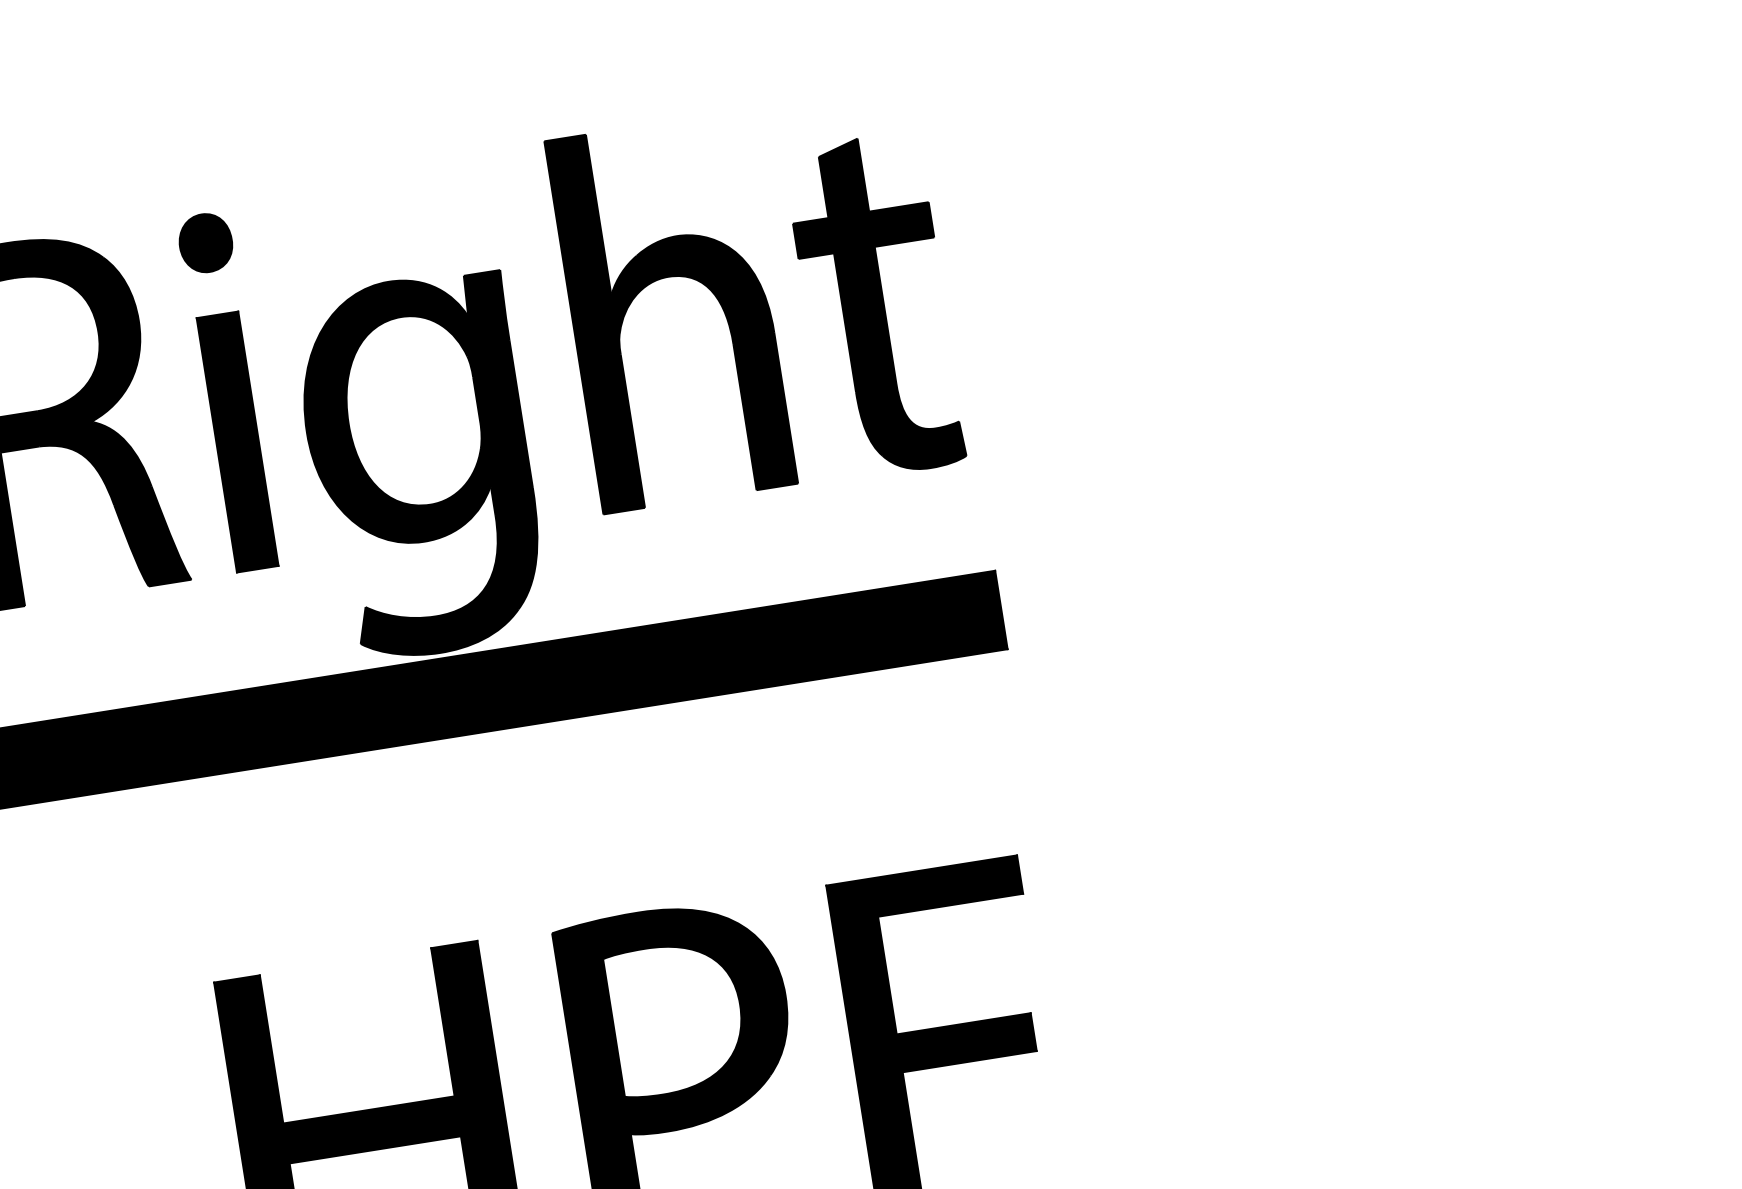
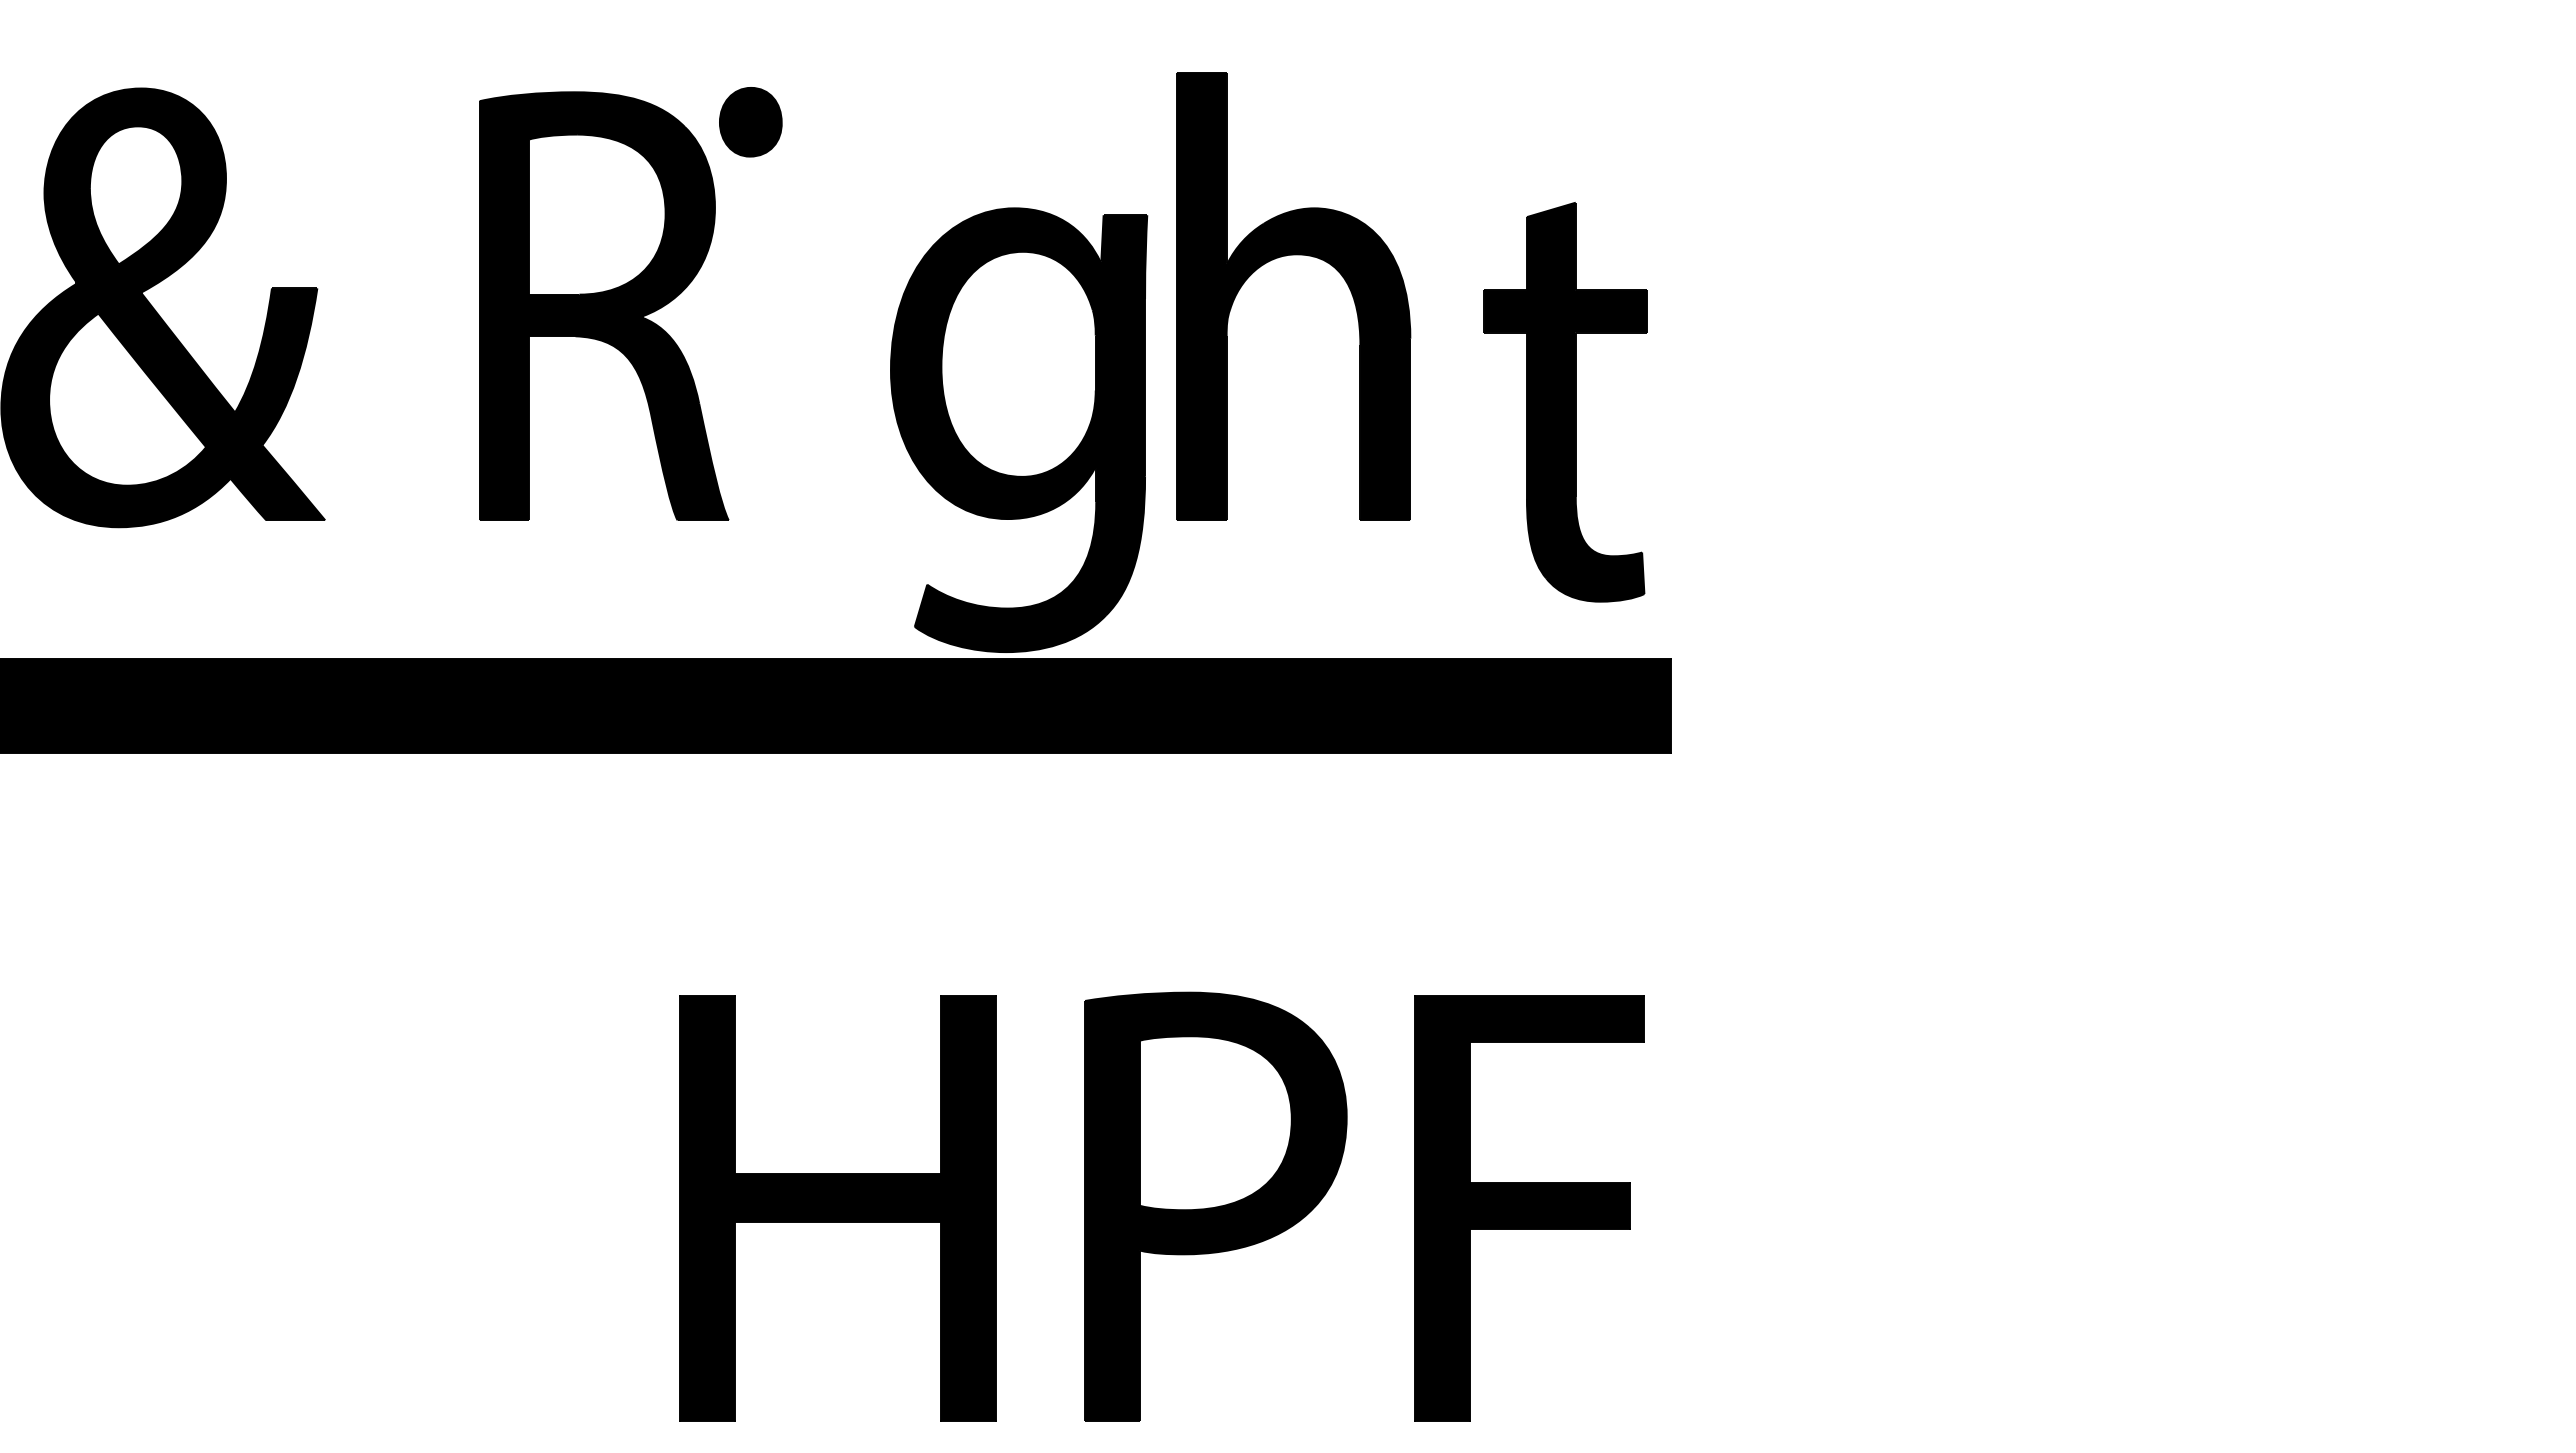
part: (205, 243) -> (750, 122), moved
part: (660, 279) -> (1286, 256), moved
part: (875, 306) -> (1565, 402), moved
part: (237, 441) -> (807, 367), removed

